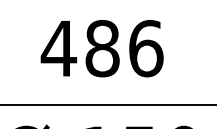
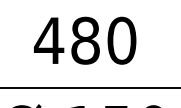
text: (146, 48) -> (122, 40), 486 -> 480

